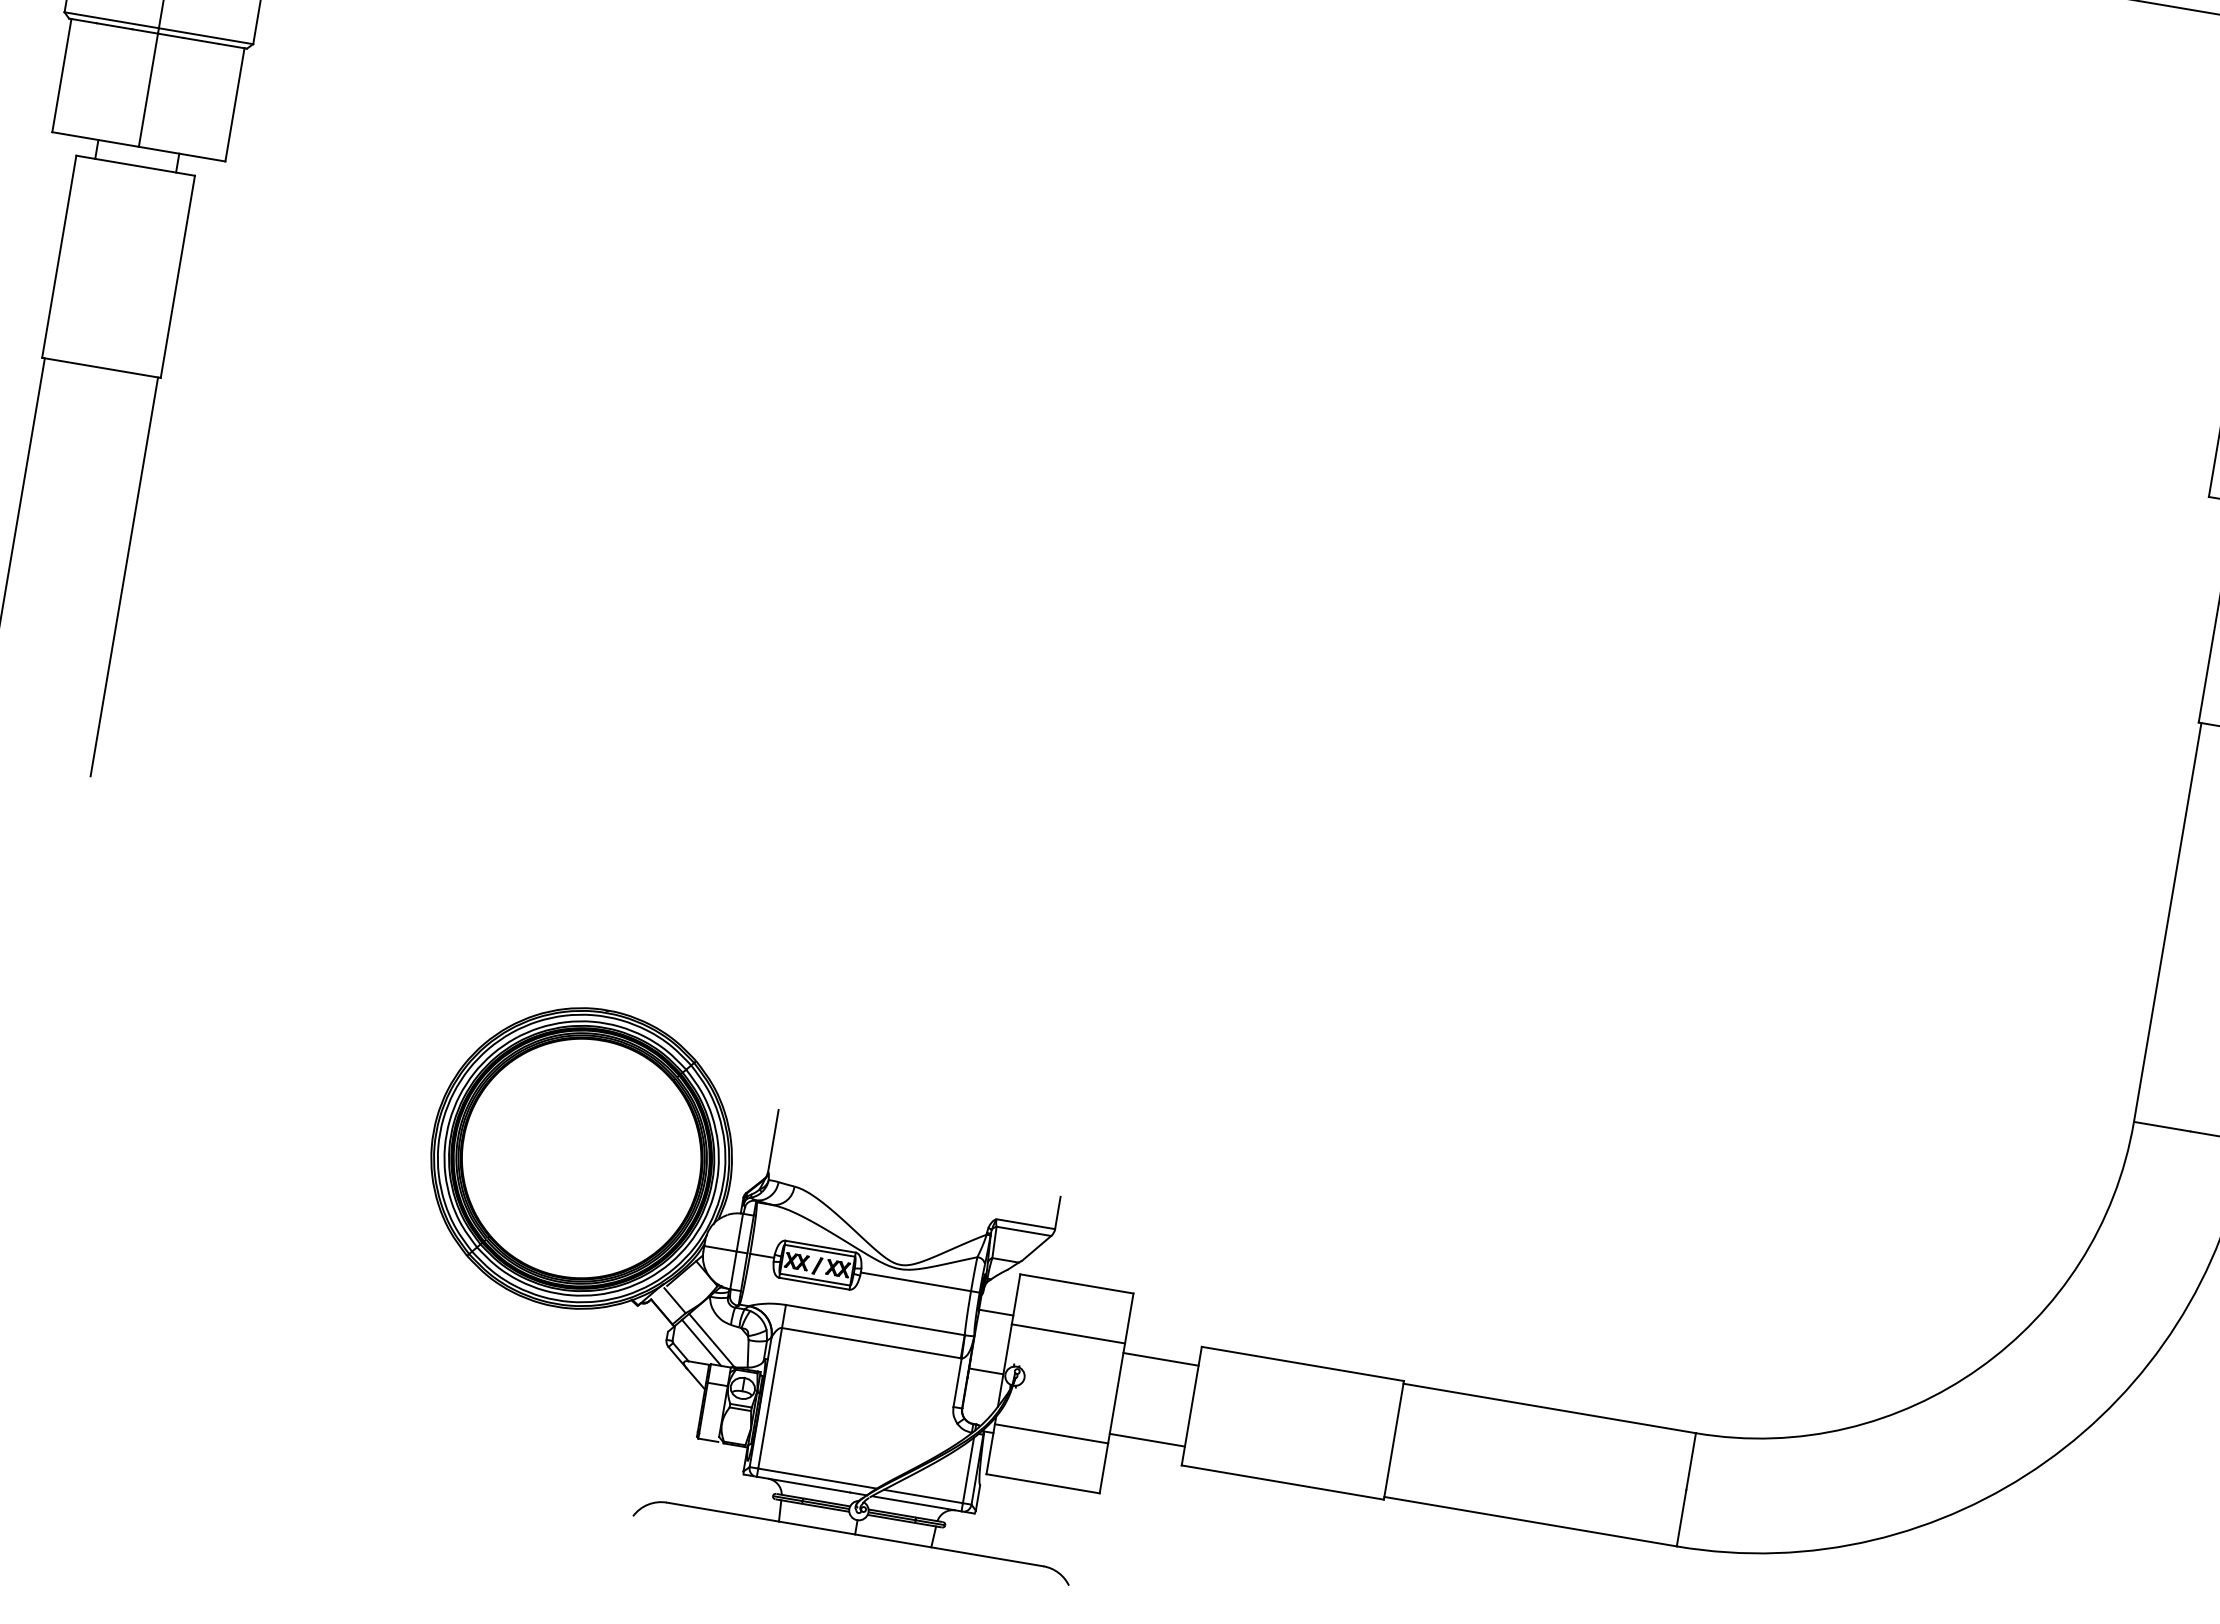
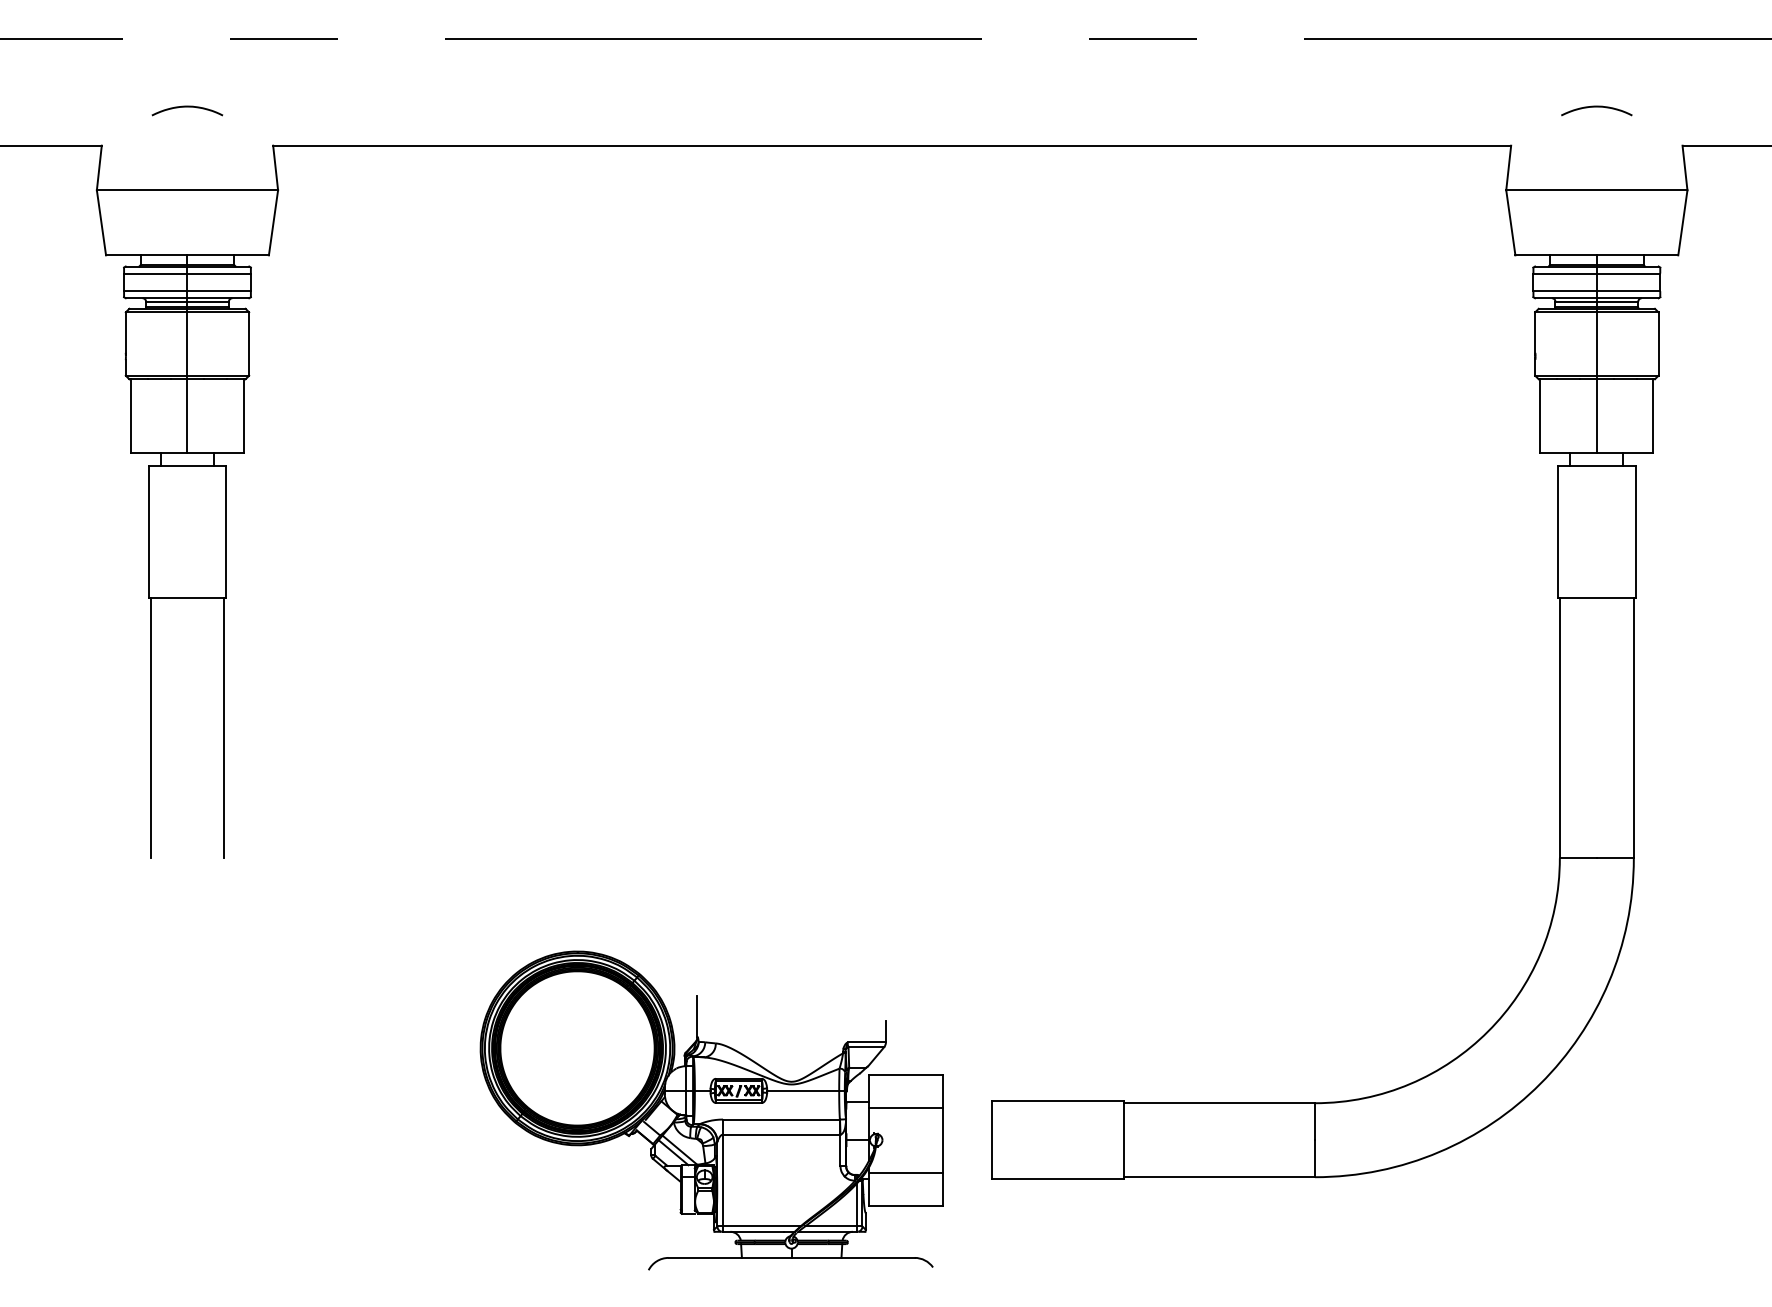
line: (1160, 1358) -> (966, 1113), removed
line: (1146, 1439) -> (966, 1166), removed

